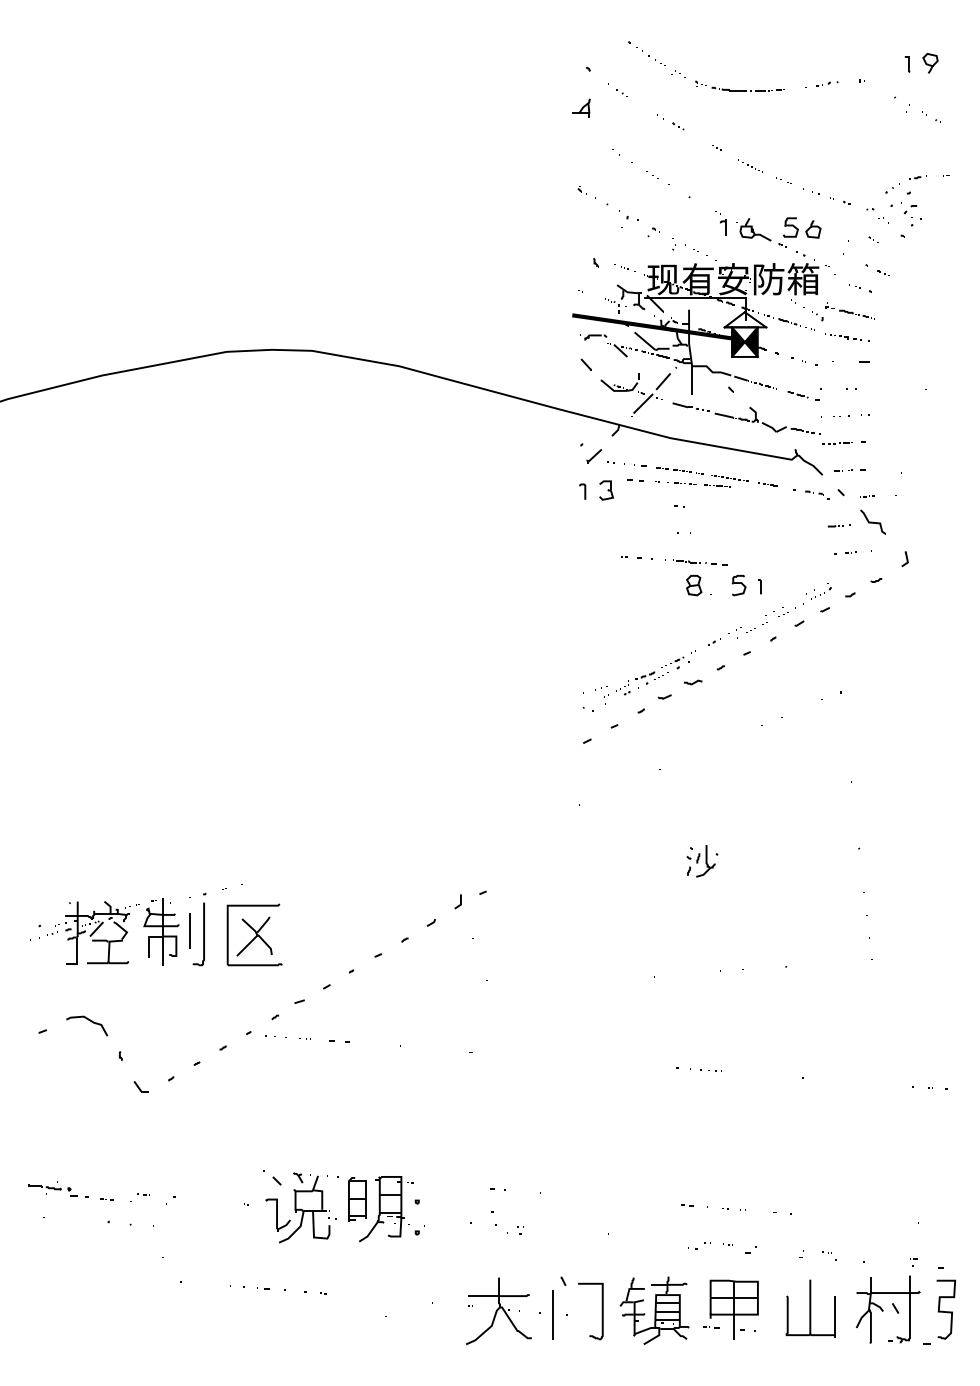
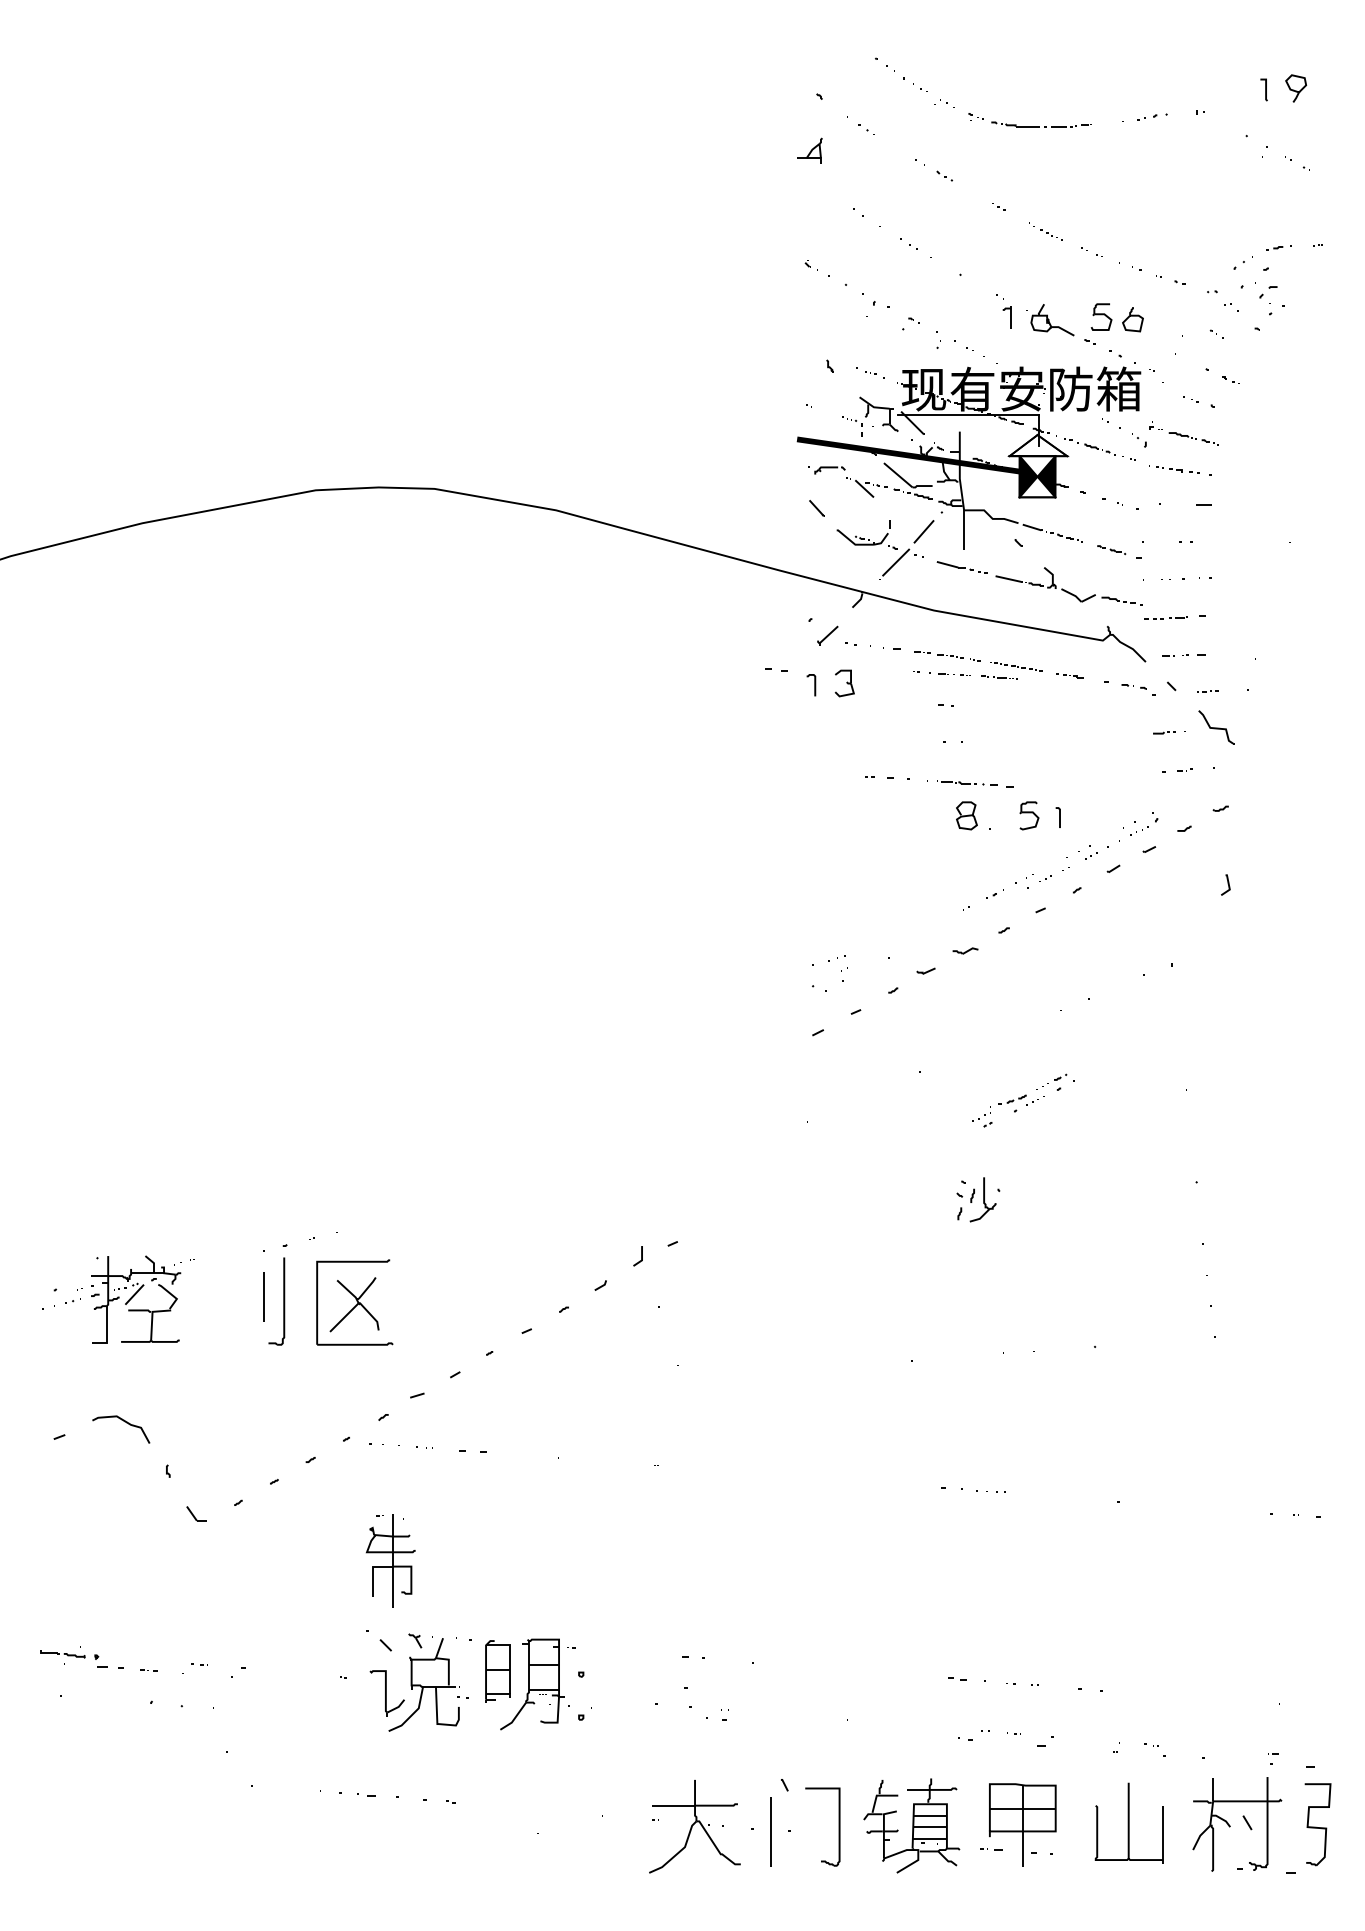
part: (635, 480) -> (776, 669), moved
line: (906, 559) -> (1227, 885), moved
part: (652, 675) -> (1023, 1099), moved
part: (161, 931) -> (390, 1559), moved

